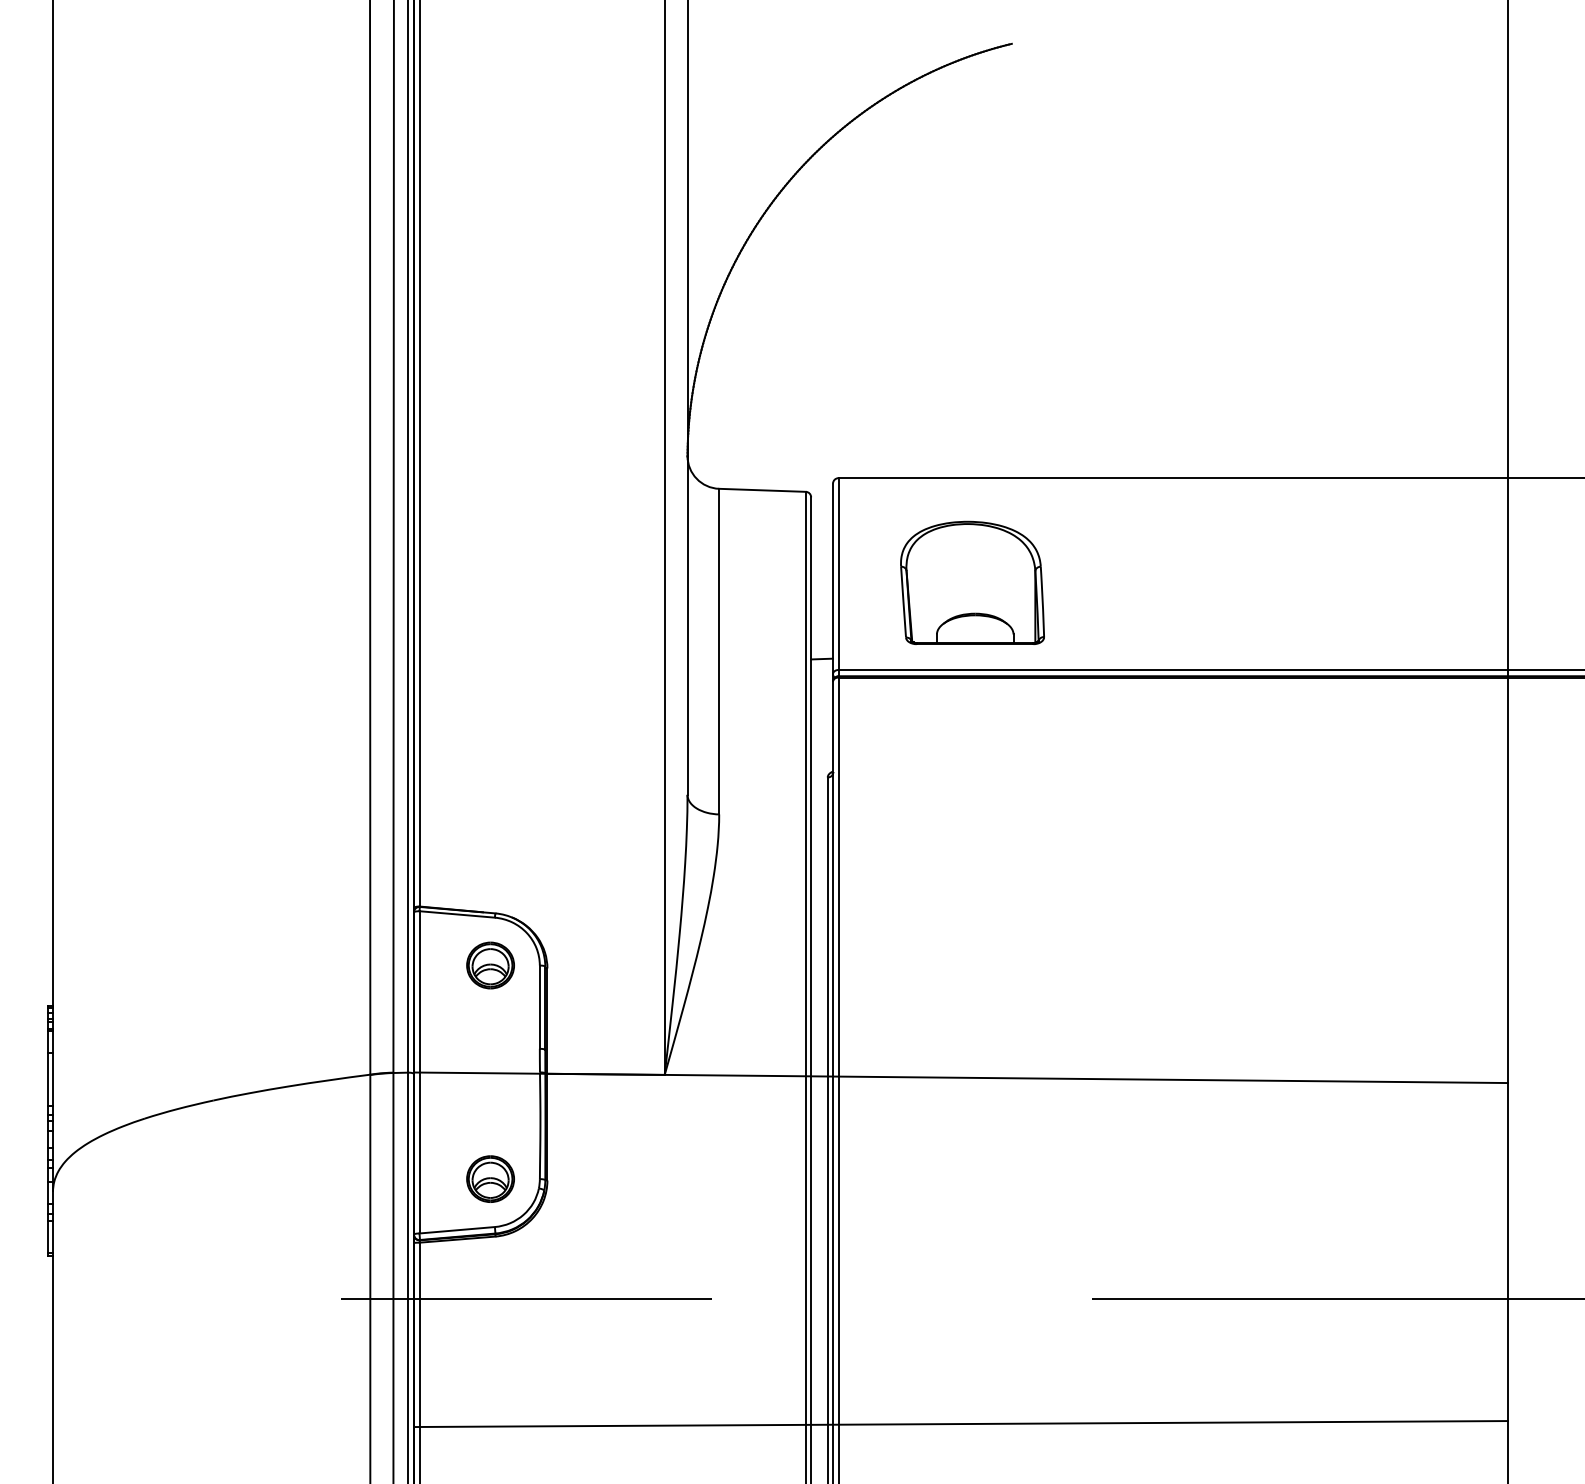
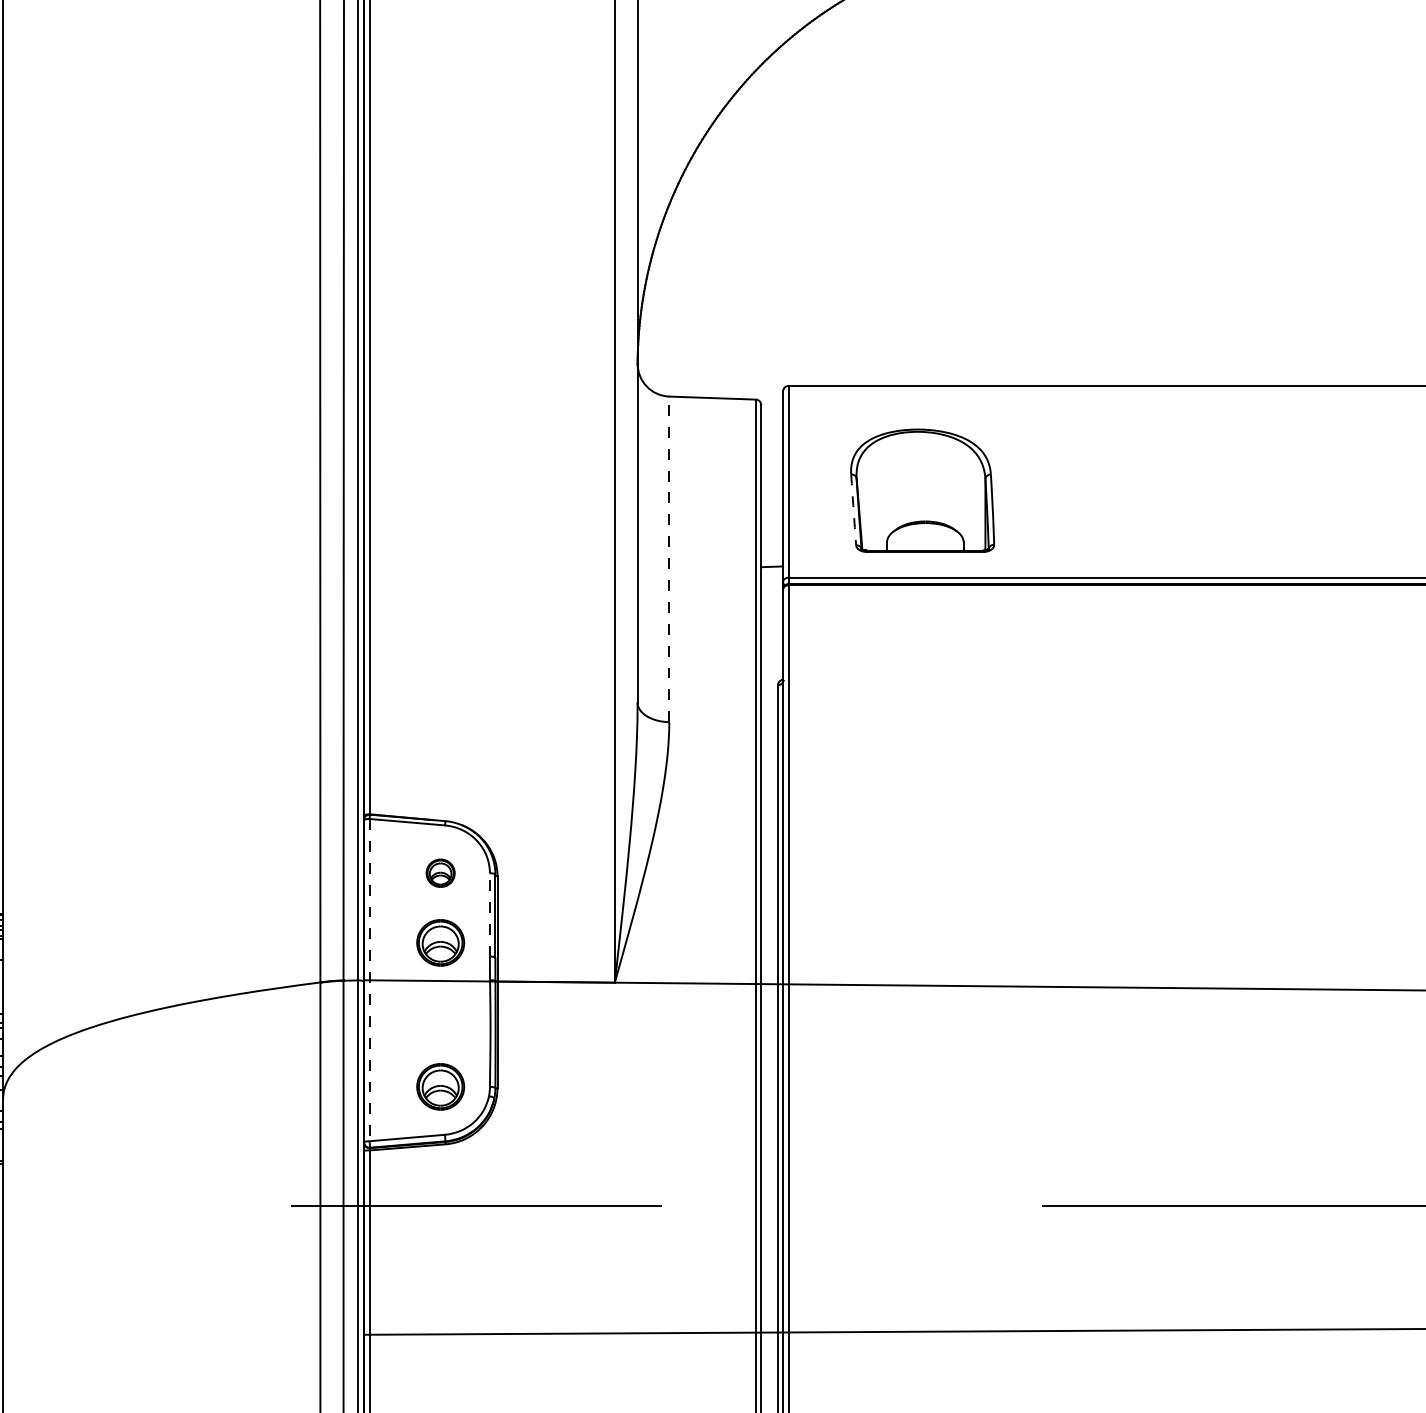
arc: (903, 602) -> (853, 510), solid -> dashed
line: (719, 651) -> (669, 559), solid -> dashed
part: (490, 965) -> (440, 873), size x0.6
line: (539, 1007) -> (489, 915), solid -> dashed
part: (490, 1034) -> (440, 942), added
line: (419, 1072) -> (369, 980), solid -> dashed

